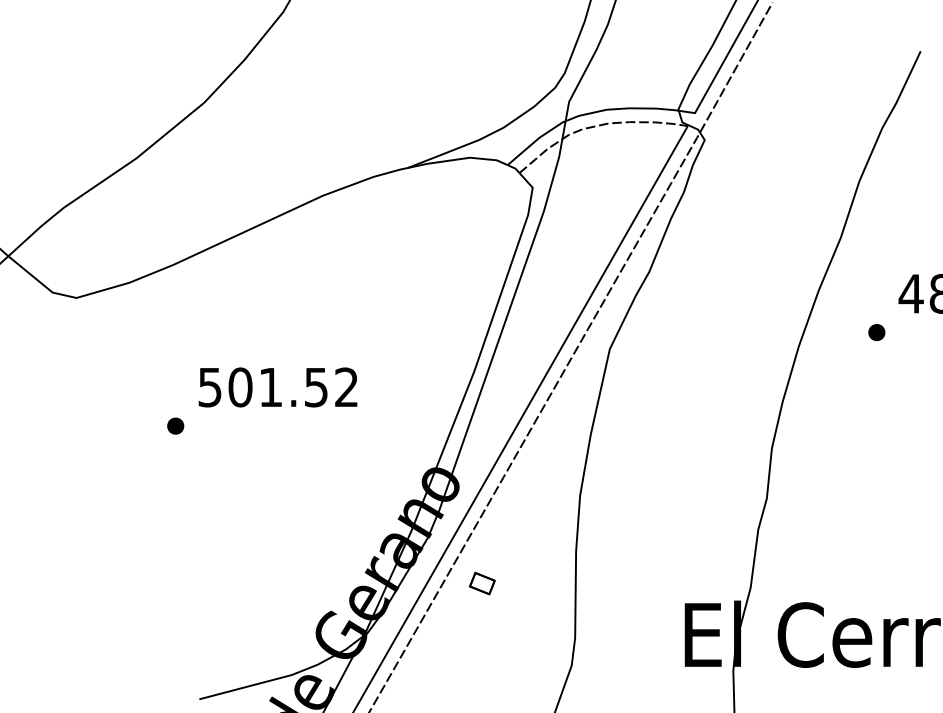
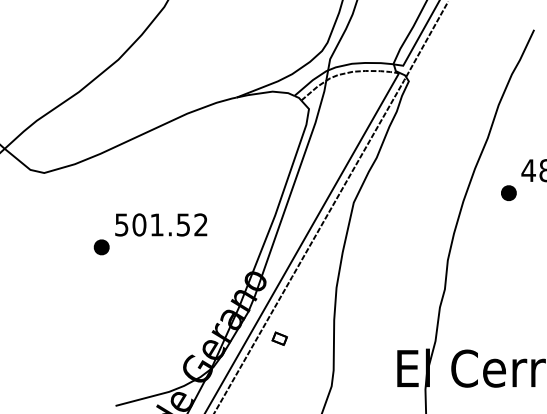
part: (876, 331) -> (508, 192), size x1.6
part: (175, 426) -> (101, 247), size x1.6

